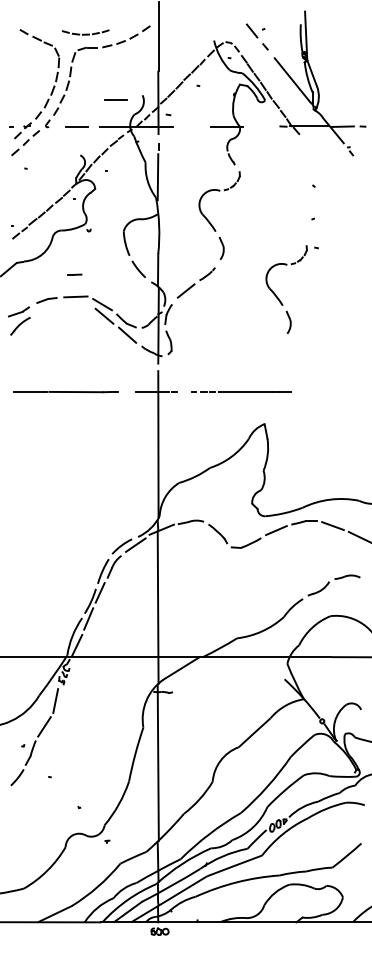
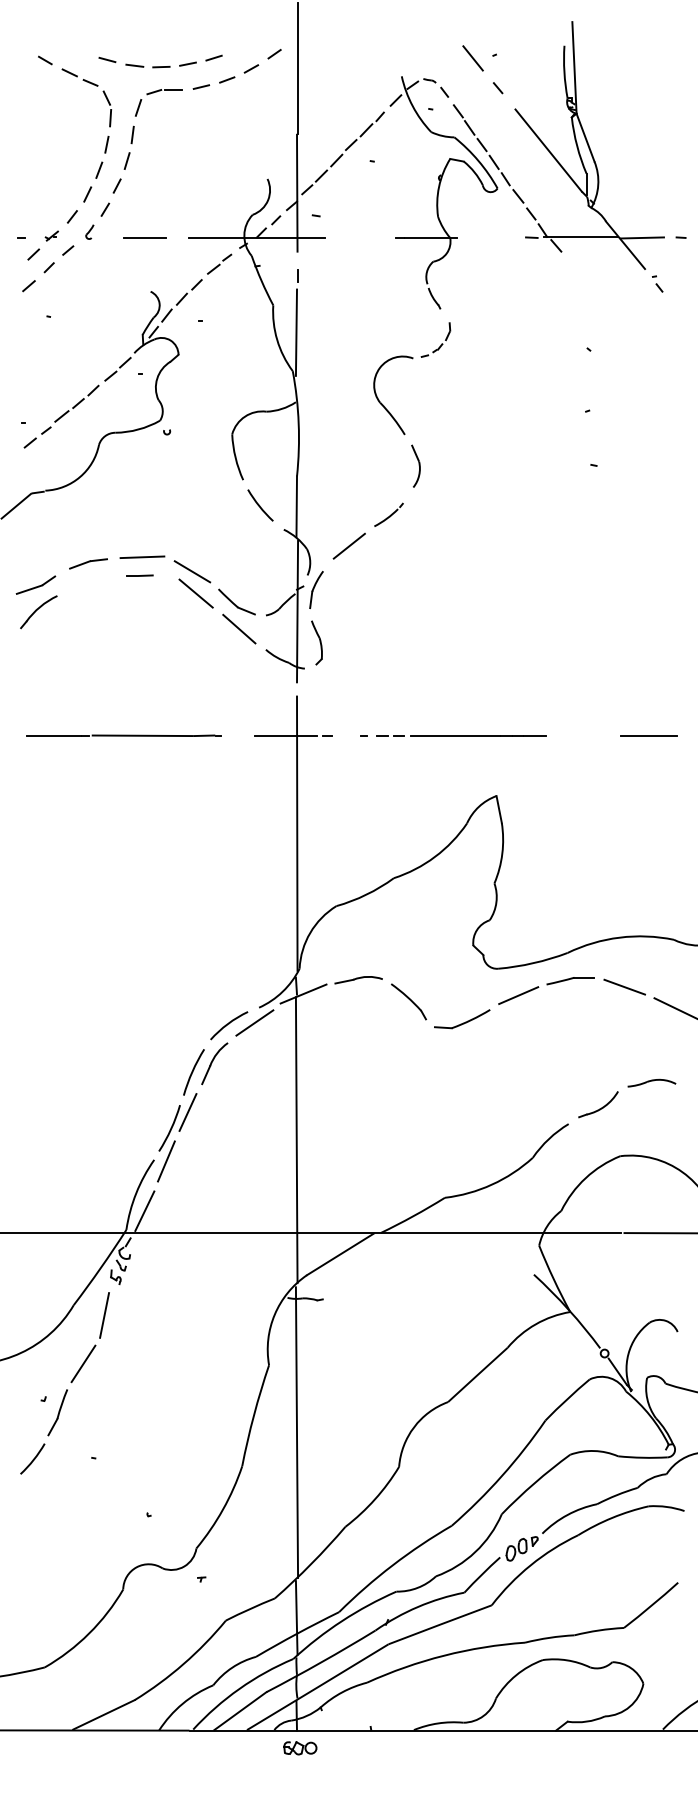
part: (85, 32) -> (160, 61), size x1.43
line: (115, 99) -> (216, 186), removed
line: (74, 274) -> (139, 575), moved
part: (276, 294) -> (518, 552), removed
line: (345, 391) -> (648, 734), added

